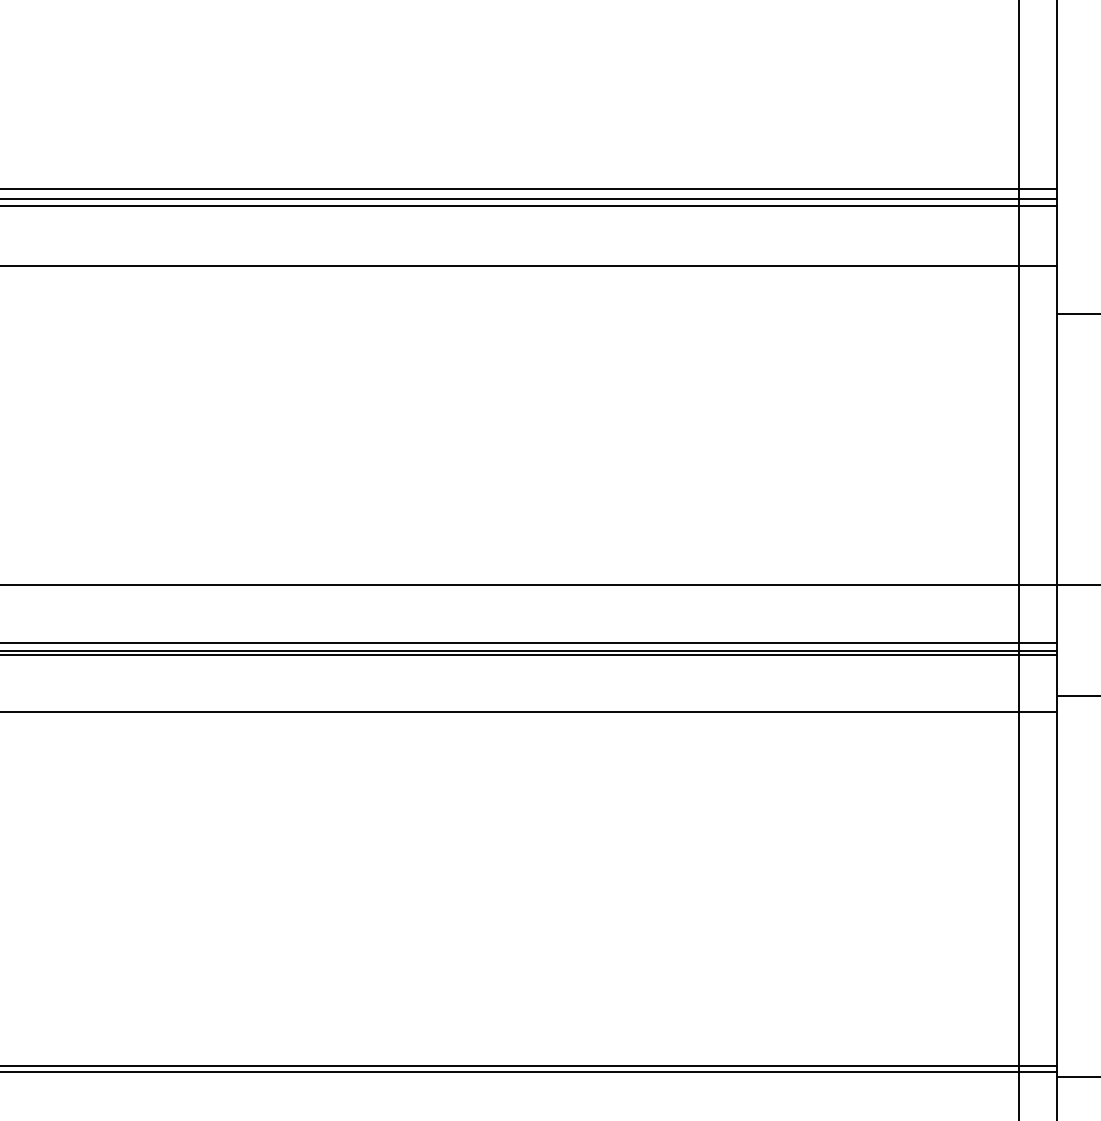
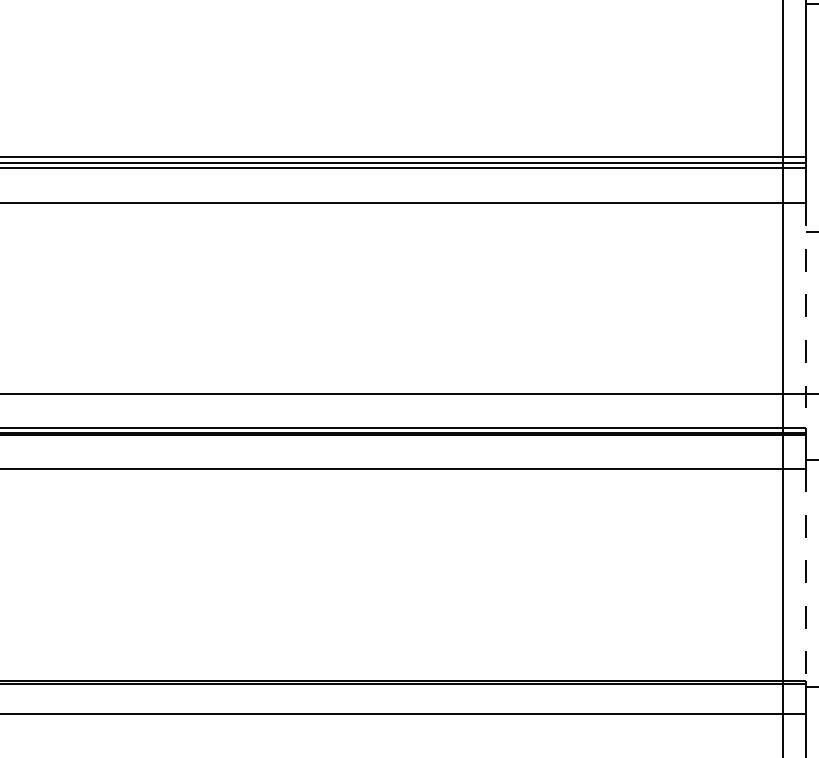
line: (1056, 455) -> (805, 316), solid -> dashed
line: (1056, 887) -> (805, 574), solid -> dashed

